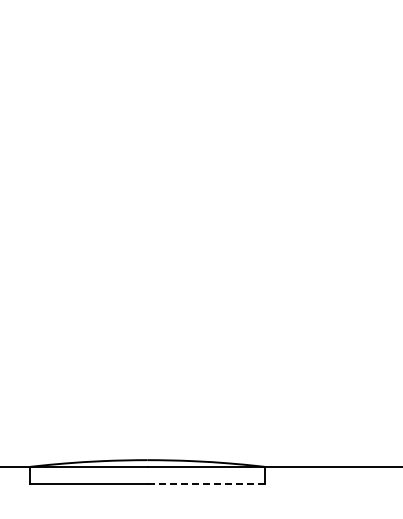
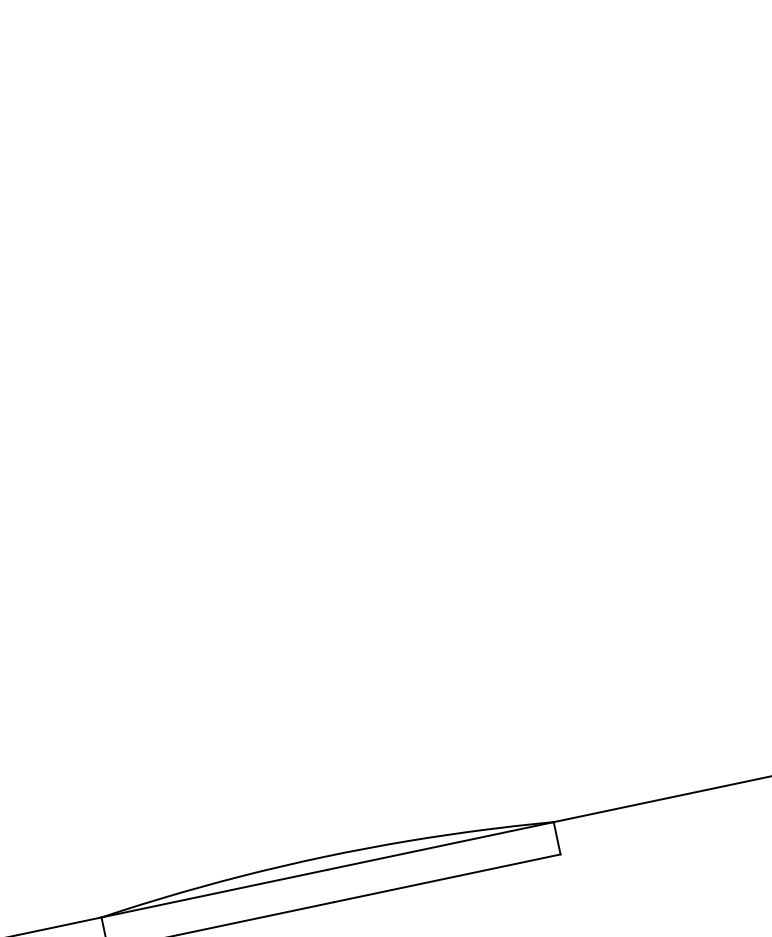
line: (206, 483) -> (447, 877), dashed -> solid

